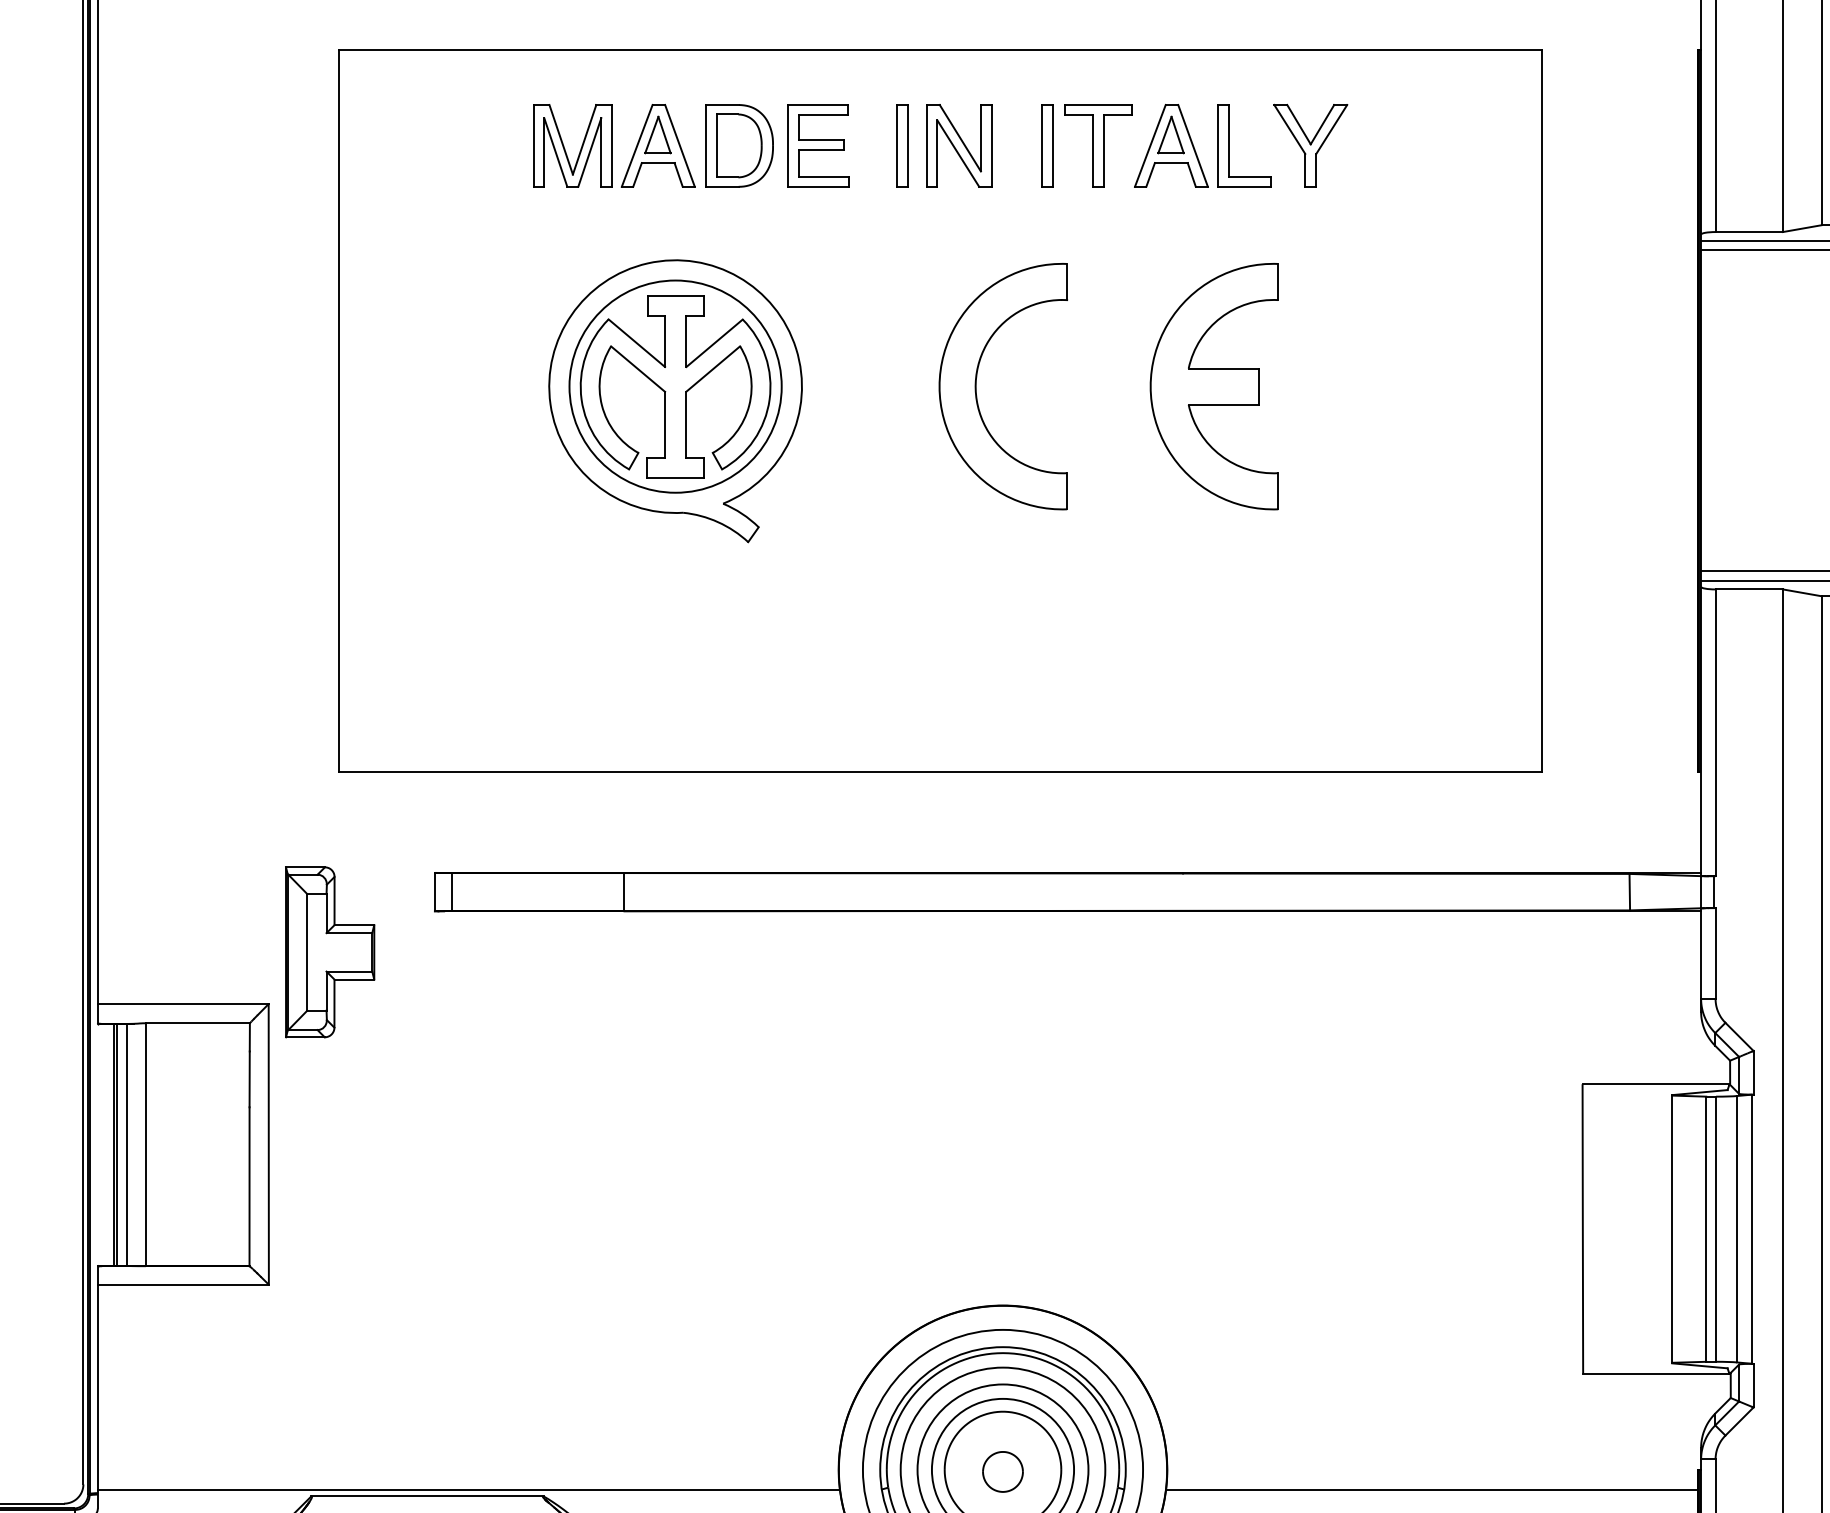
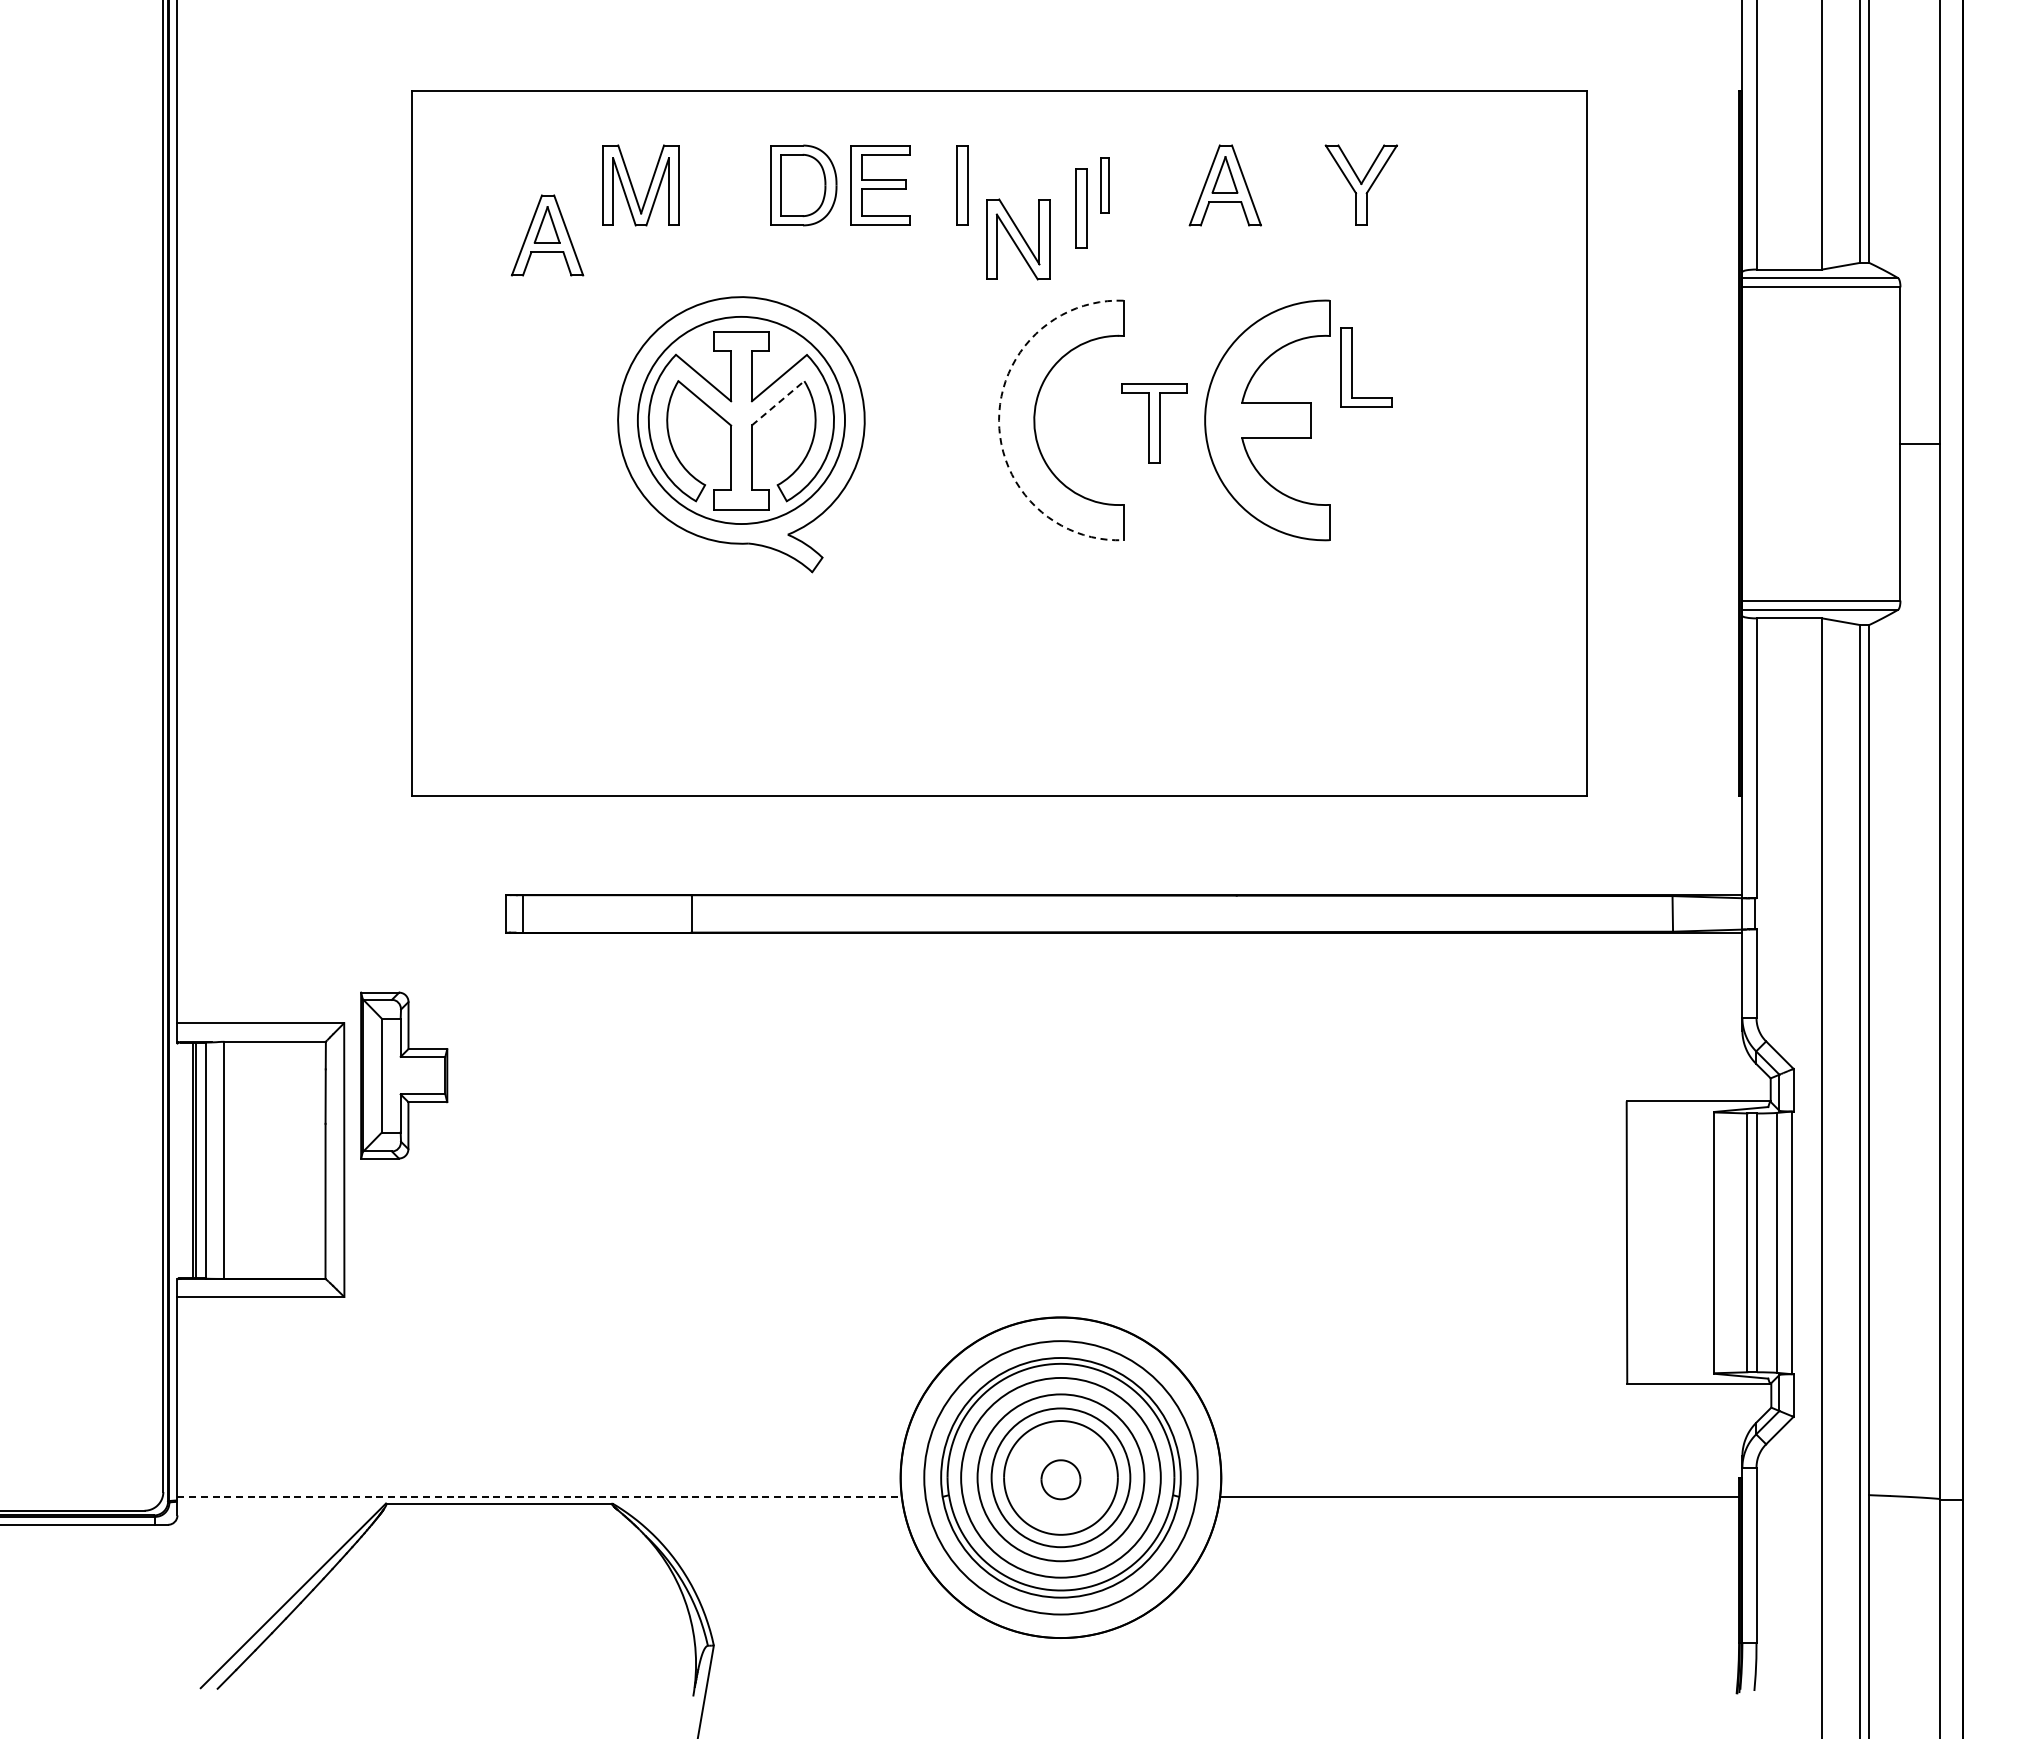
part: (658, 145) -> (547, 235), moved
part: (959, 145) -> (1018, 239), moved
part: (1047, 145) -> (1104, 185), size x0.7
part: (1098, 145) -> (1154, 423), moved
part: (1229, 145) -> (1352, 367), moved
part: (1024, 169) -> (1081, 208), added
line: (713, 368) -> (778, 402), solid -> dashed
arc: (940, 386) -> (999, 420), solid -> dashed
part: (330, 952) -> (404, 1075), moved
line: (469, 1490) -> (540, 1497), solid -> dashed

